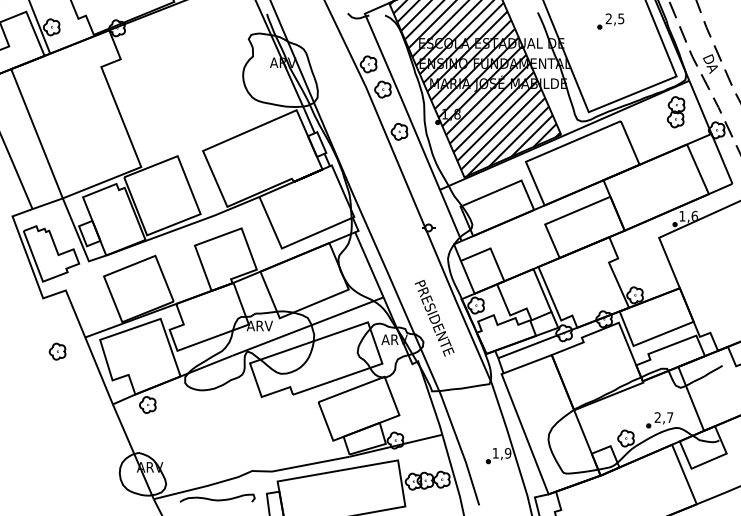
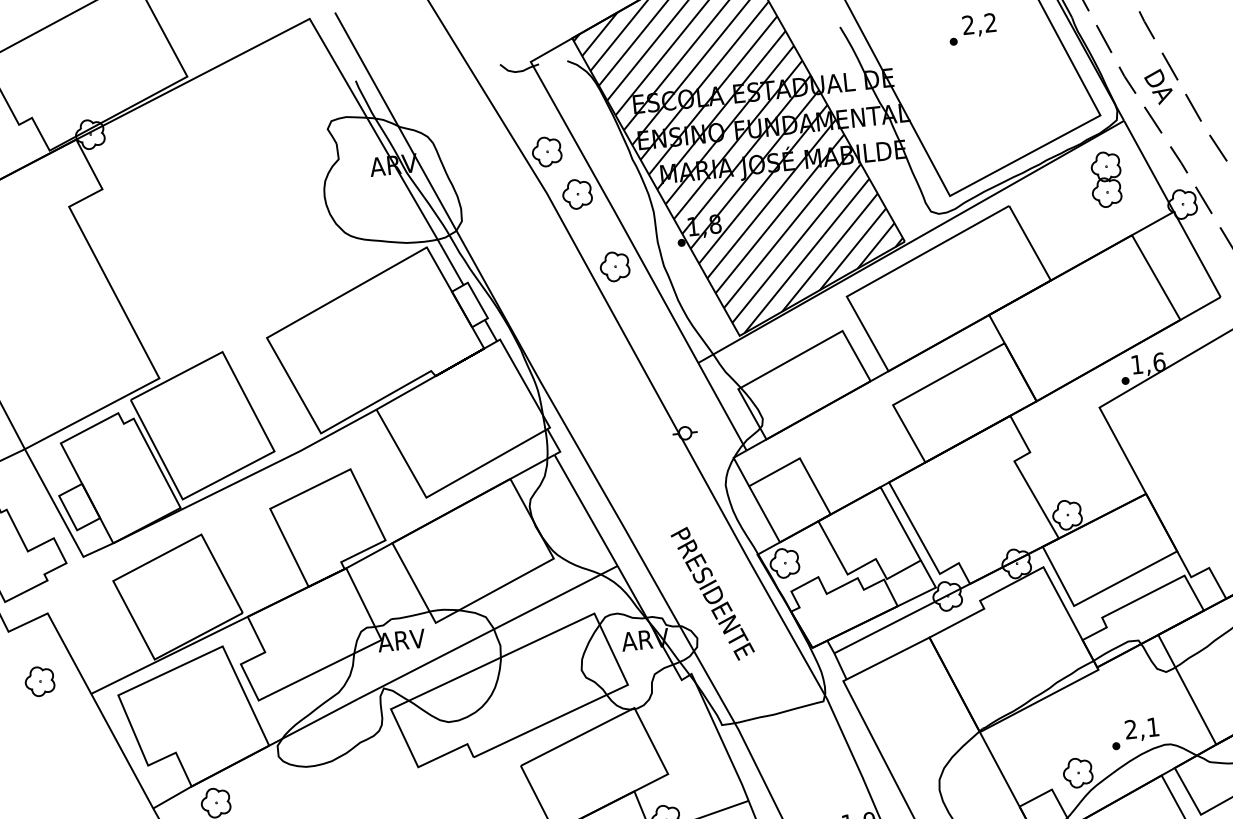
text: (621, 18) -> (990, 22), 2,5 -> 2,2
part: (57, 351) -> (39, 681), moved
text: (670, 417) -> (1153, 727), 2,7 -> 2,1

